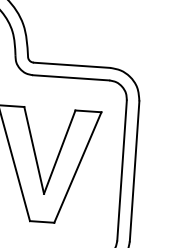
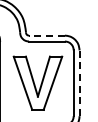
line: (71, 64) -> (46, 35), solid -> dashed
line: (134, 171) -> (79, 83), solid -> dashed

